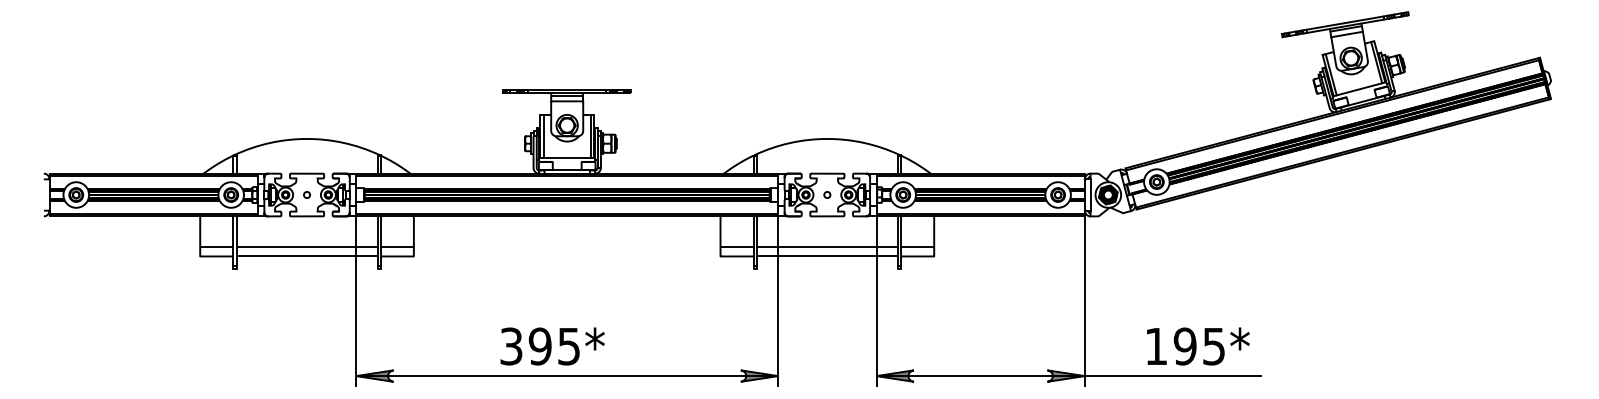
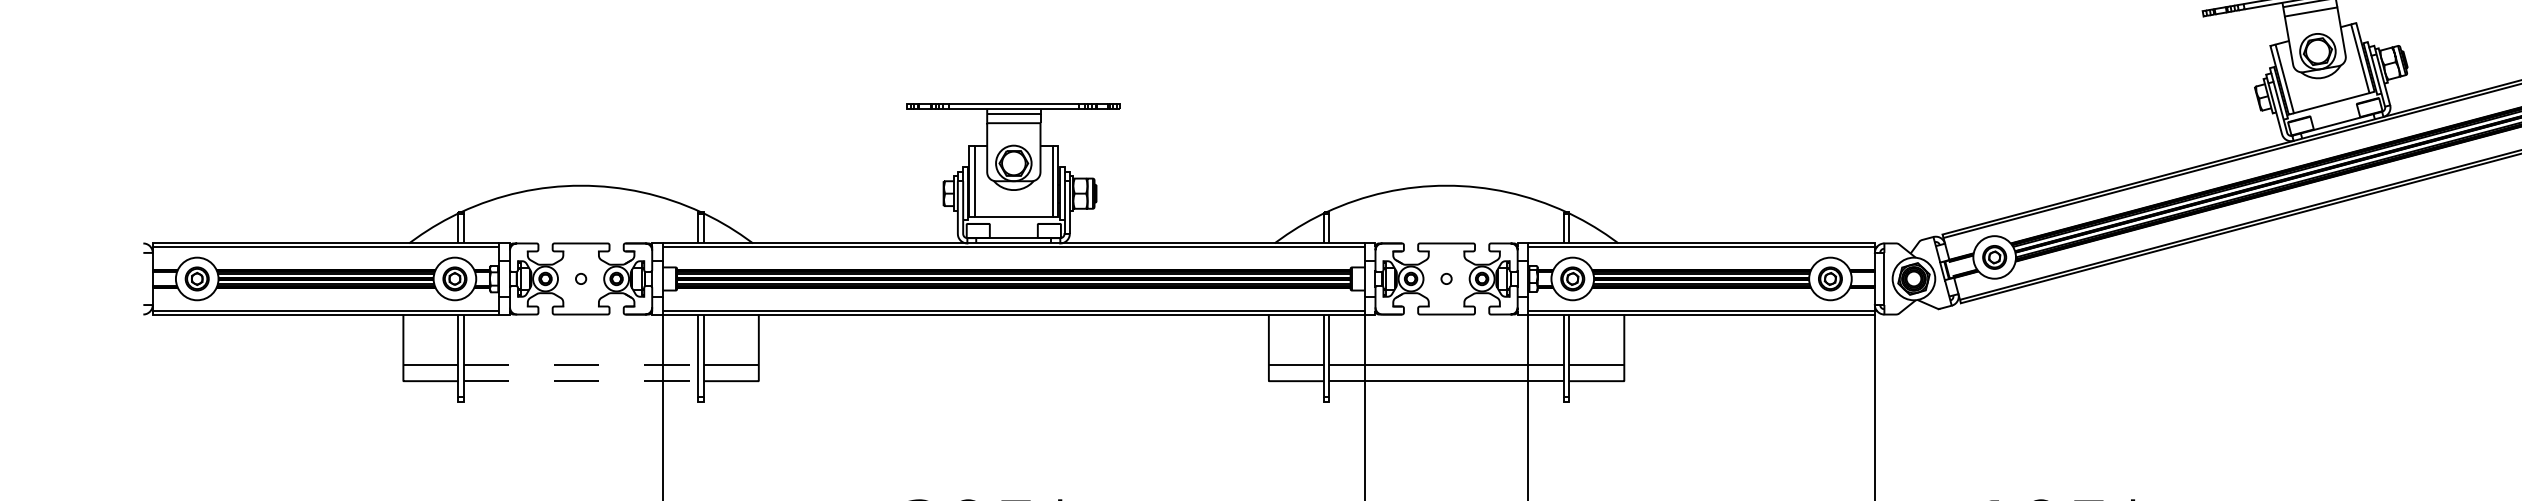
line: (307, 246) -> (581, 364), solid -> dashed
line: (307, 256) -> (581, 381), solid -> dashed

